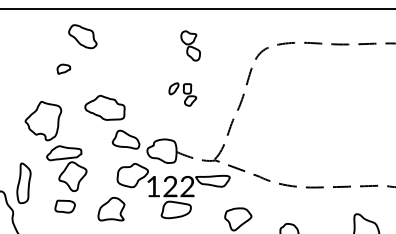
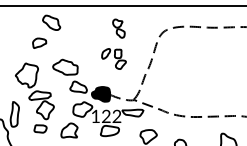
part: (63, 68) -> (39, 42), size x1.67
part: (181, 93) -> (113, 58), size x1.43
fill: (161, 151) -> (100, 94), added

